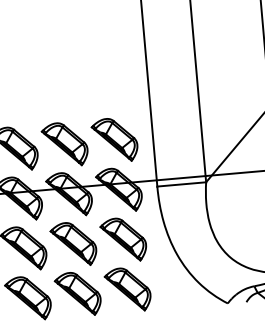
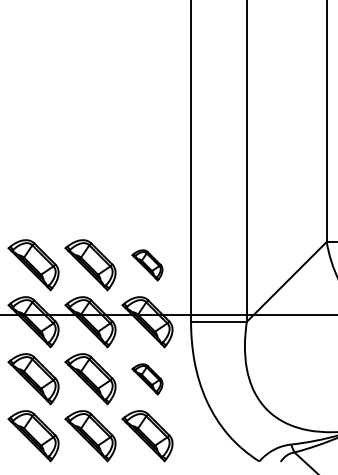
part: (114, 140) -> (147, 265), size x0.6
part: (123, 240) -> (147, 379), size x0.6

